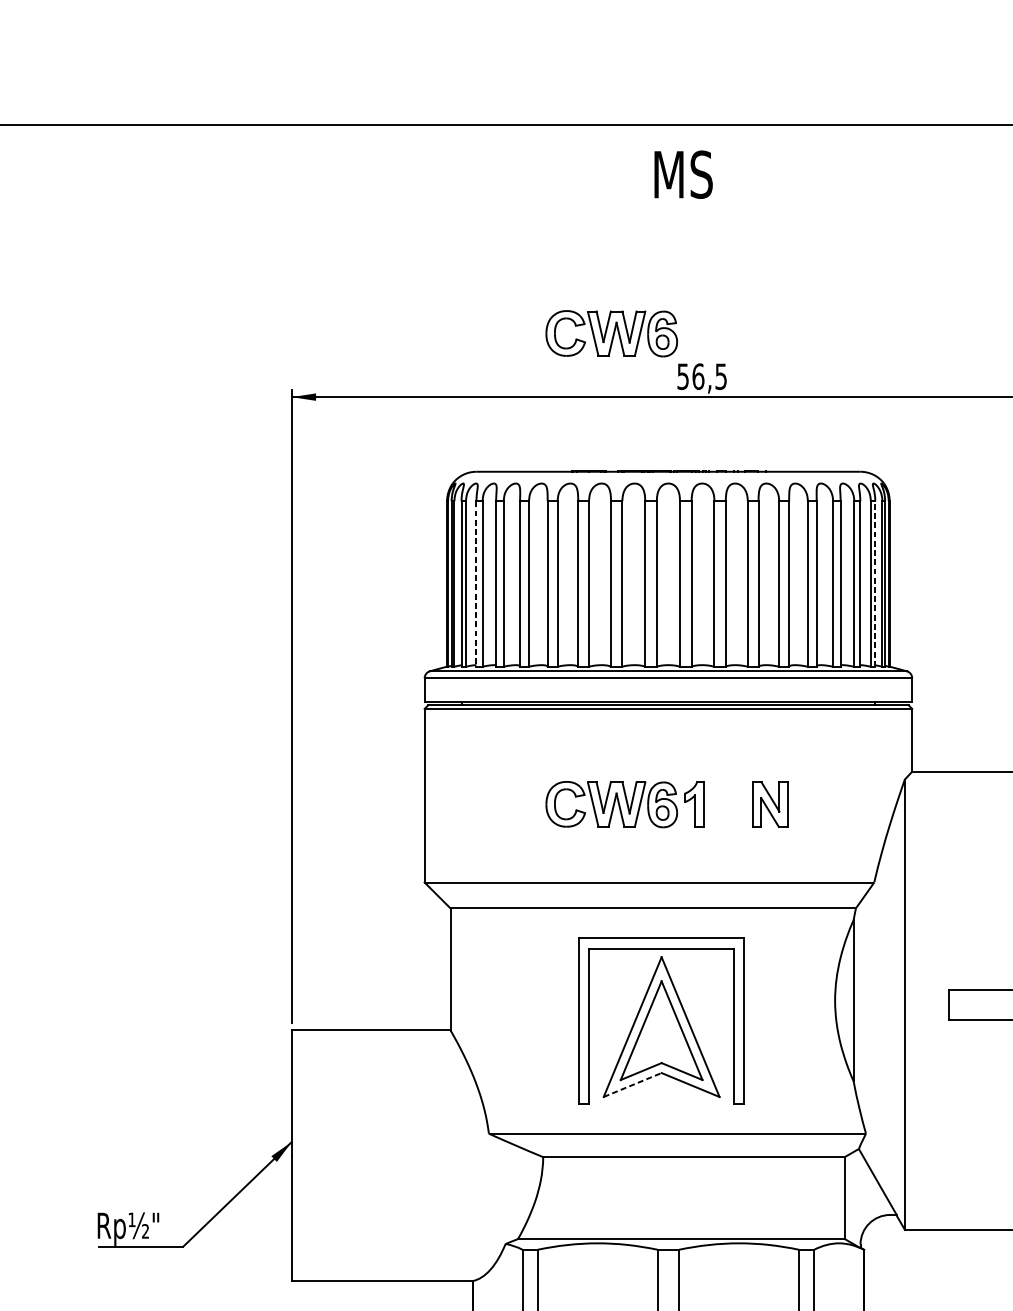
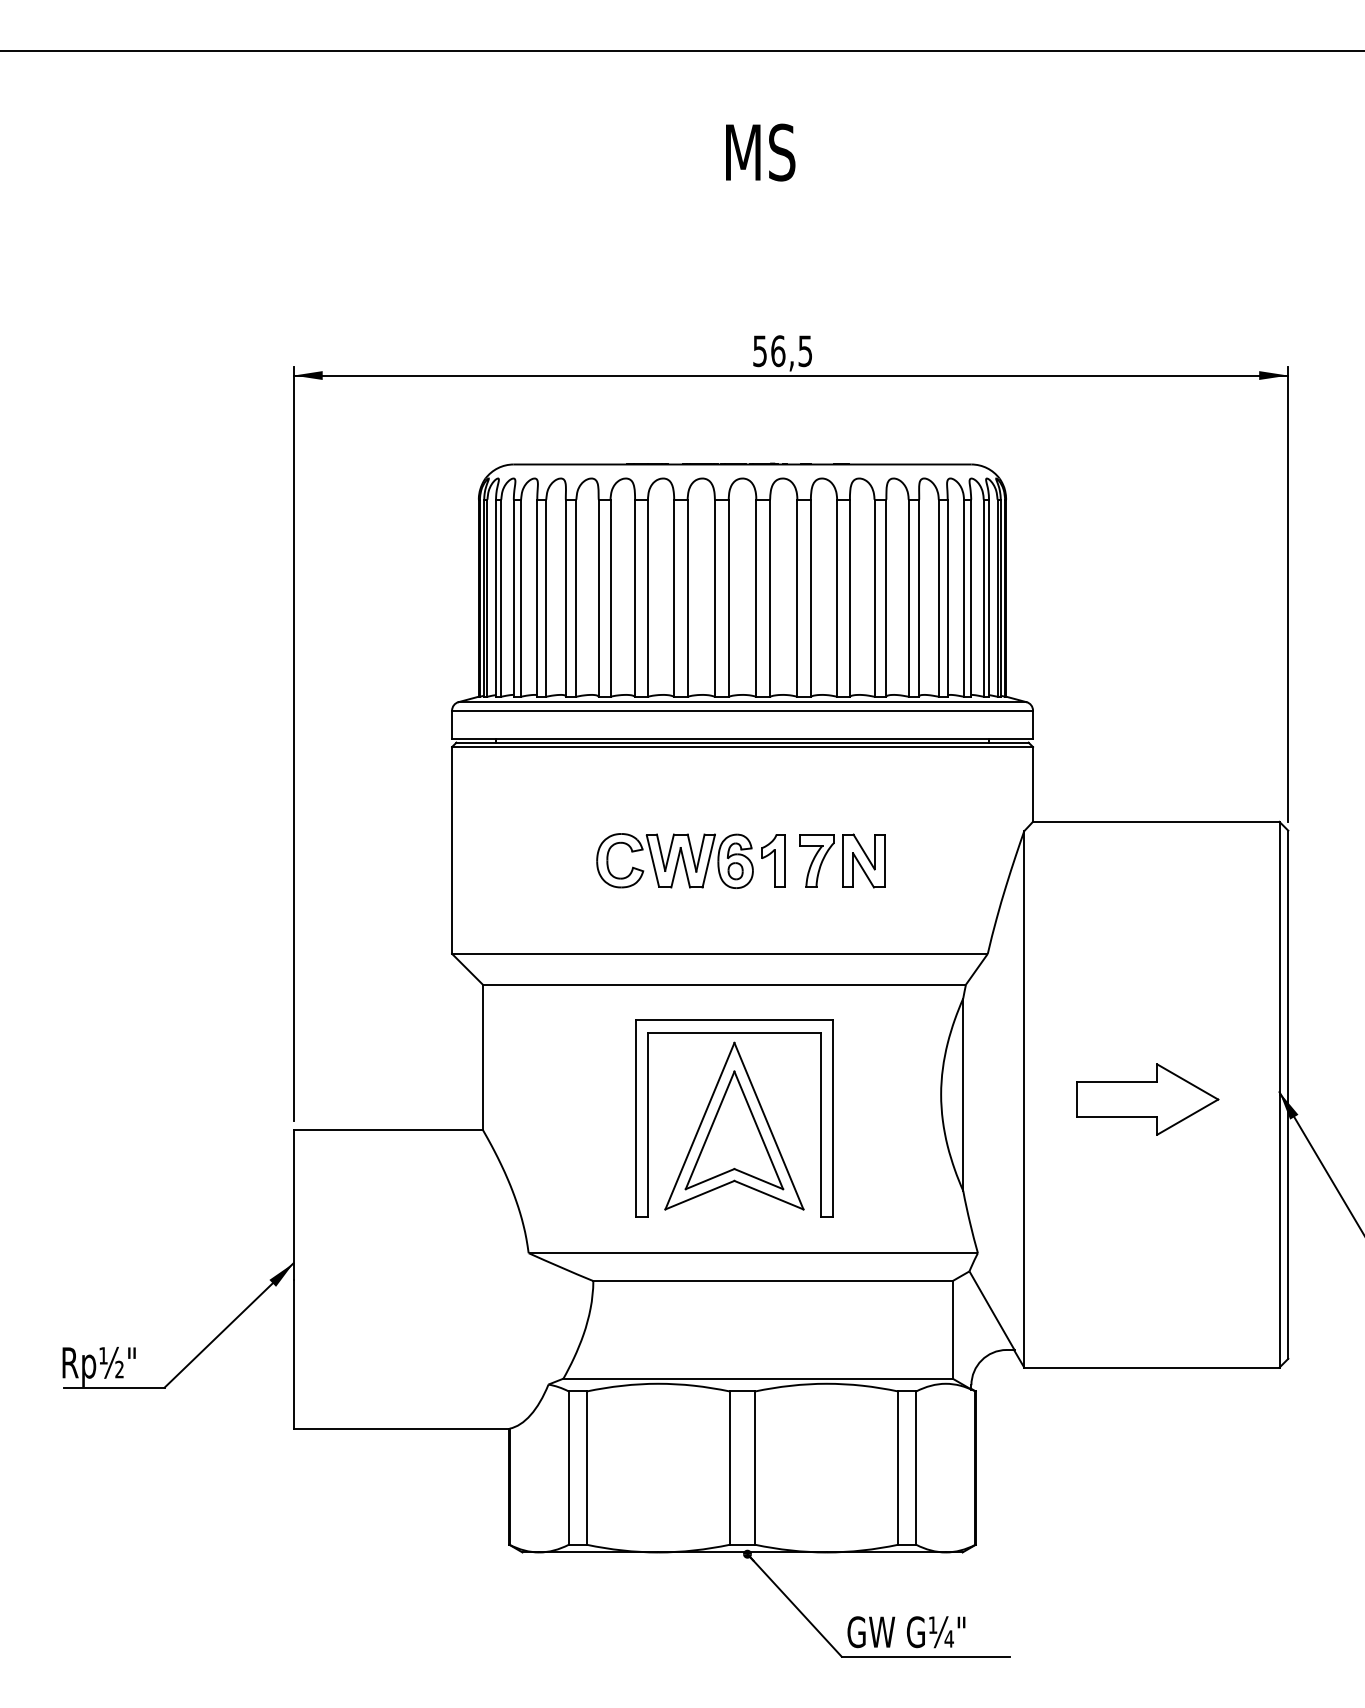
text: (683, 174) -> (760, 152), moved
part: (611, 333) -> (674, 299), removed
line: (476, 584) -> (513, 598), dashed -> solid
line: (875, 584) -> (989, 598), dashed -> solid
part: (730, 804) -> (816, 860), added
line: (633, 1084) -> (700, 1194), dashed -> solid

